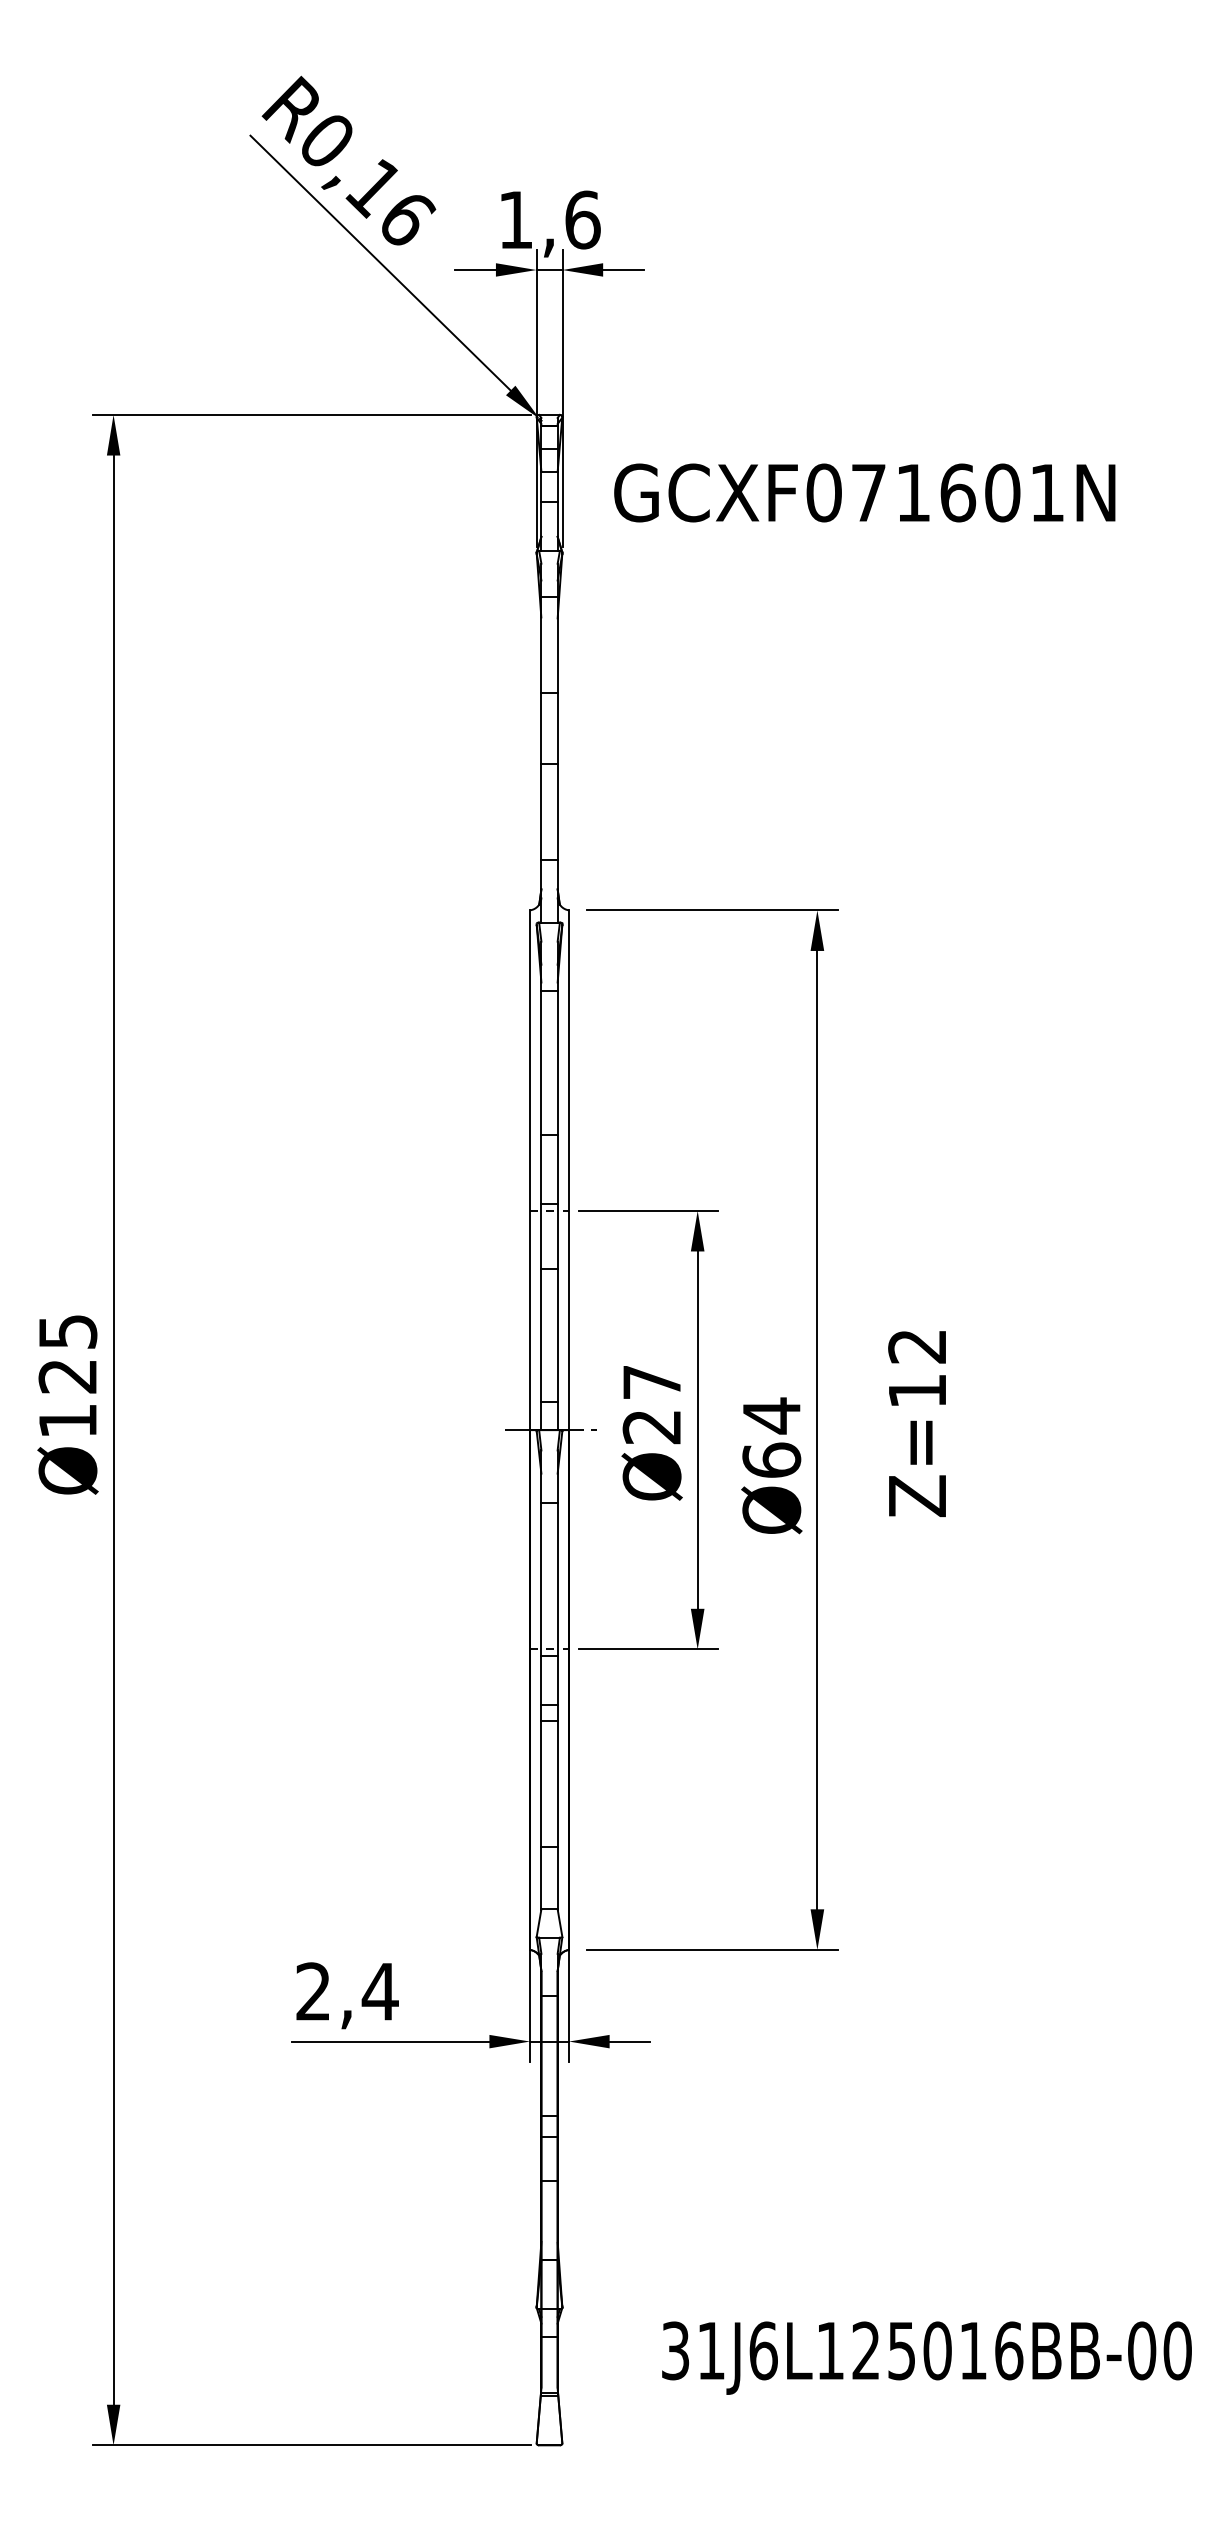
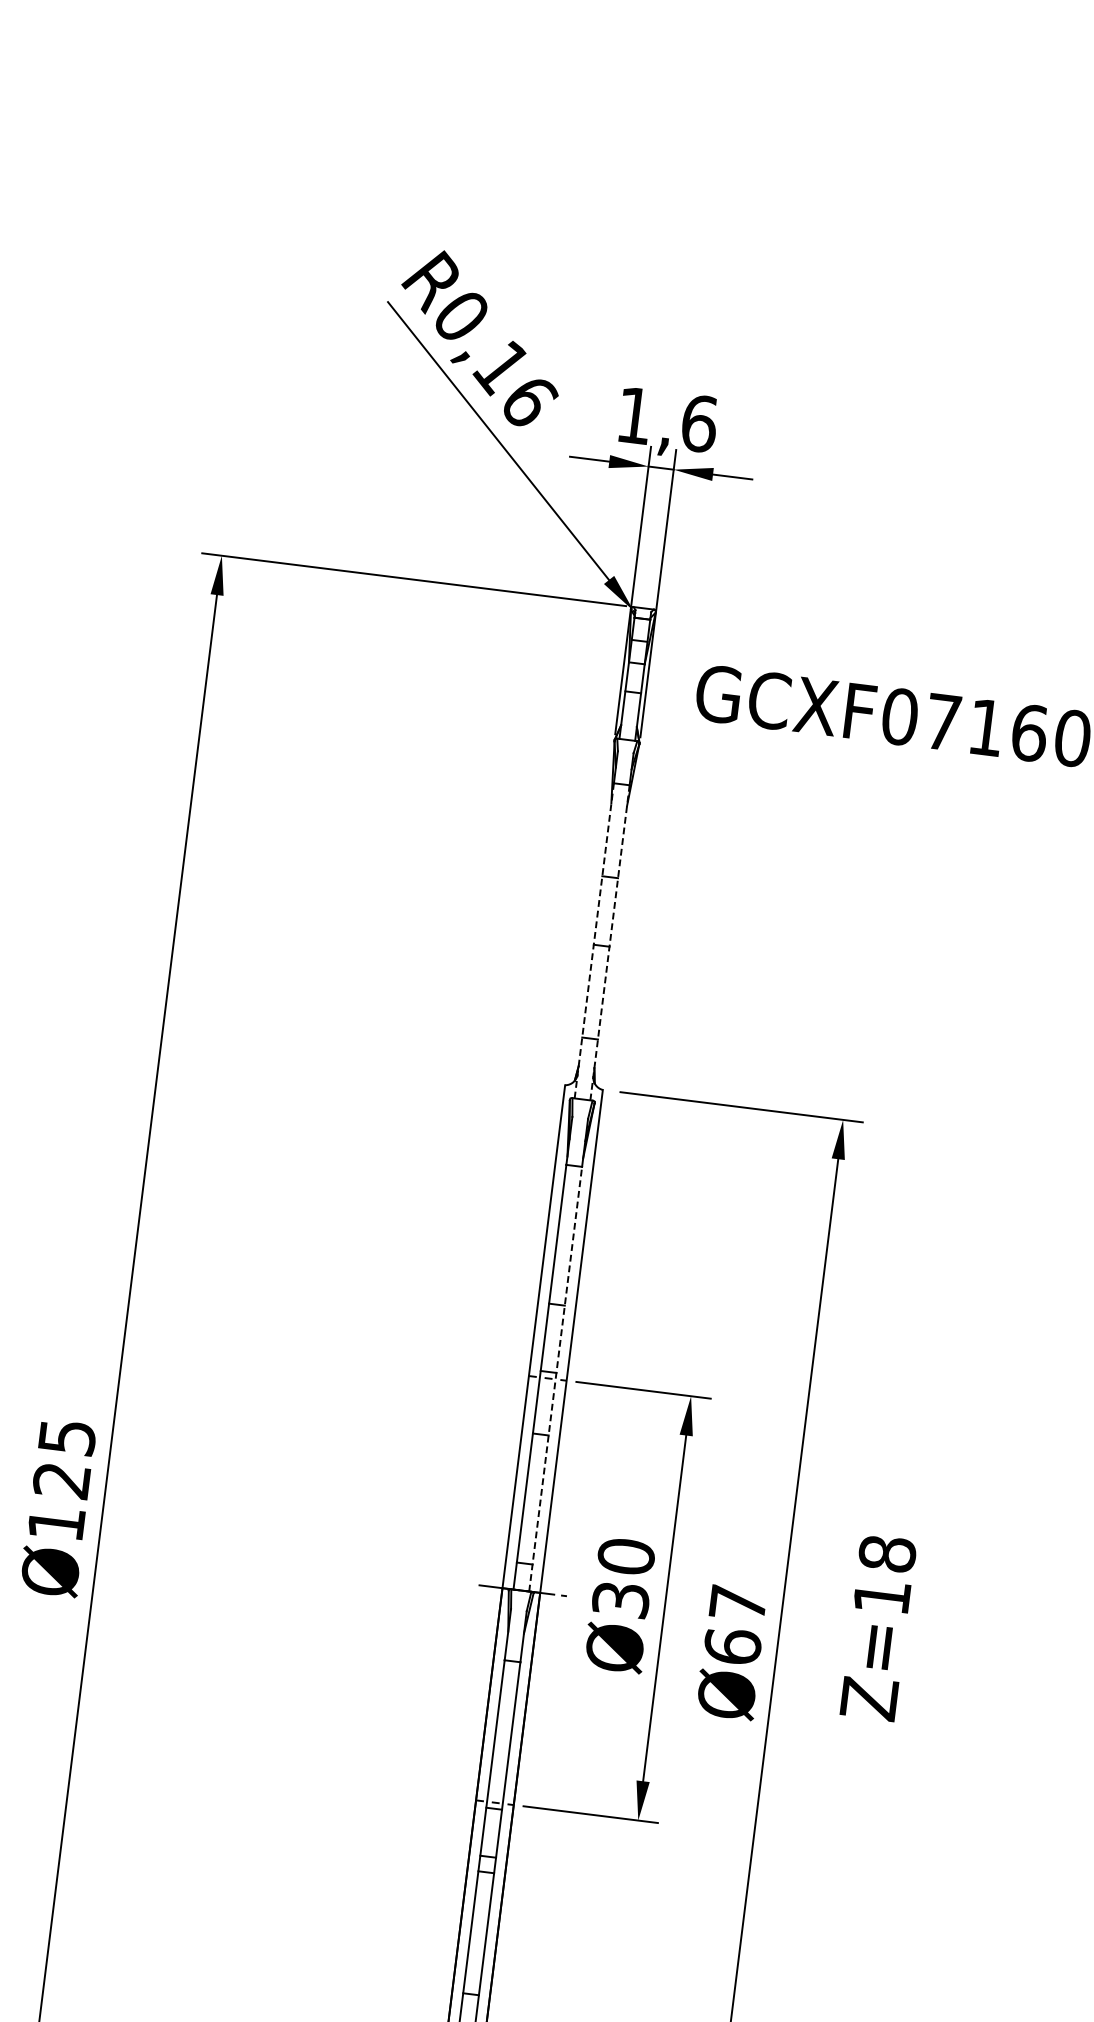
line: (541, 759) -> (594, 940), solid -> dashed
line: (557, 759) -> (609, 942), solid -> dashed
line: (557, 1210) -> (555, 1378), solid -> dashed
text: (917, 1346) -> (887, 1553), Z=12 -> Z=18
text: (651, 1404) -> (623, 1578), Ø27 -> Ø30
text: (771, 1415) -> (737, 1603), Ø64 -> Ø67

